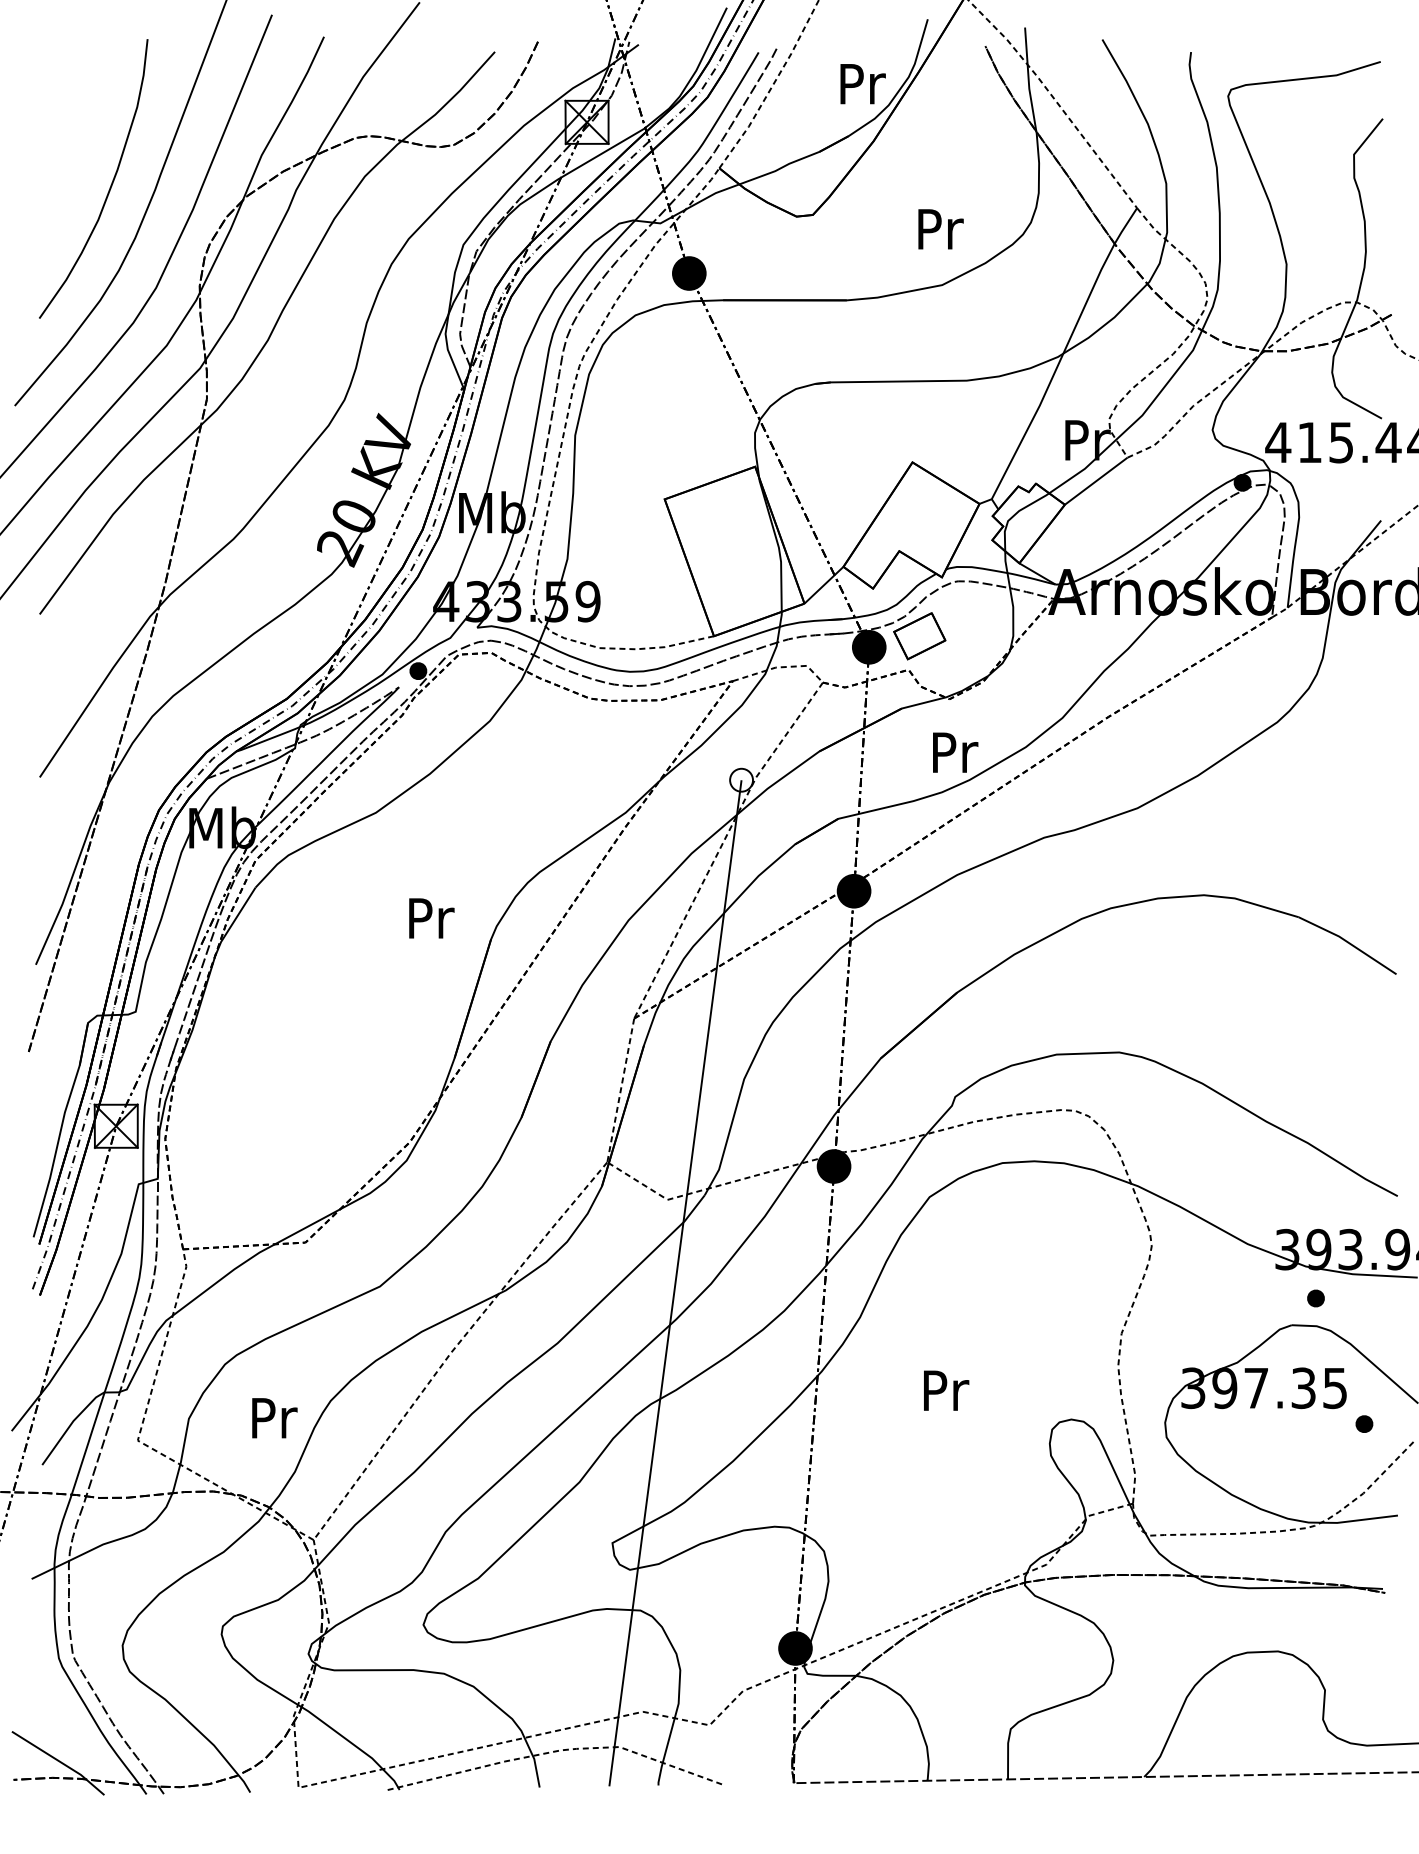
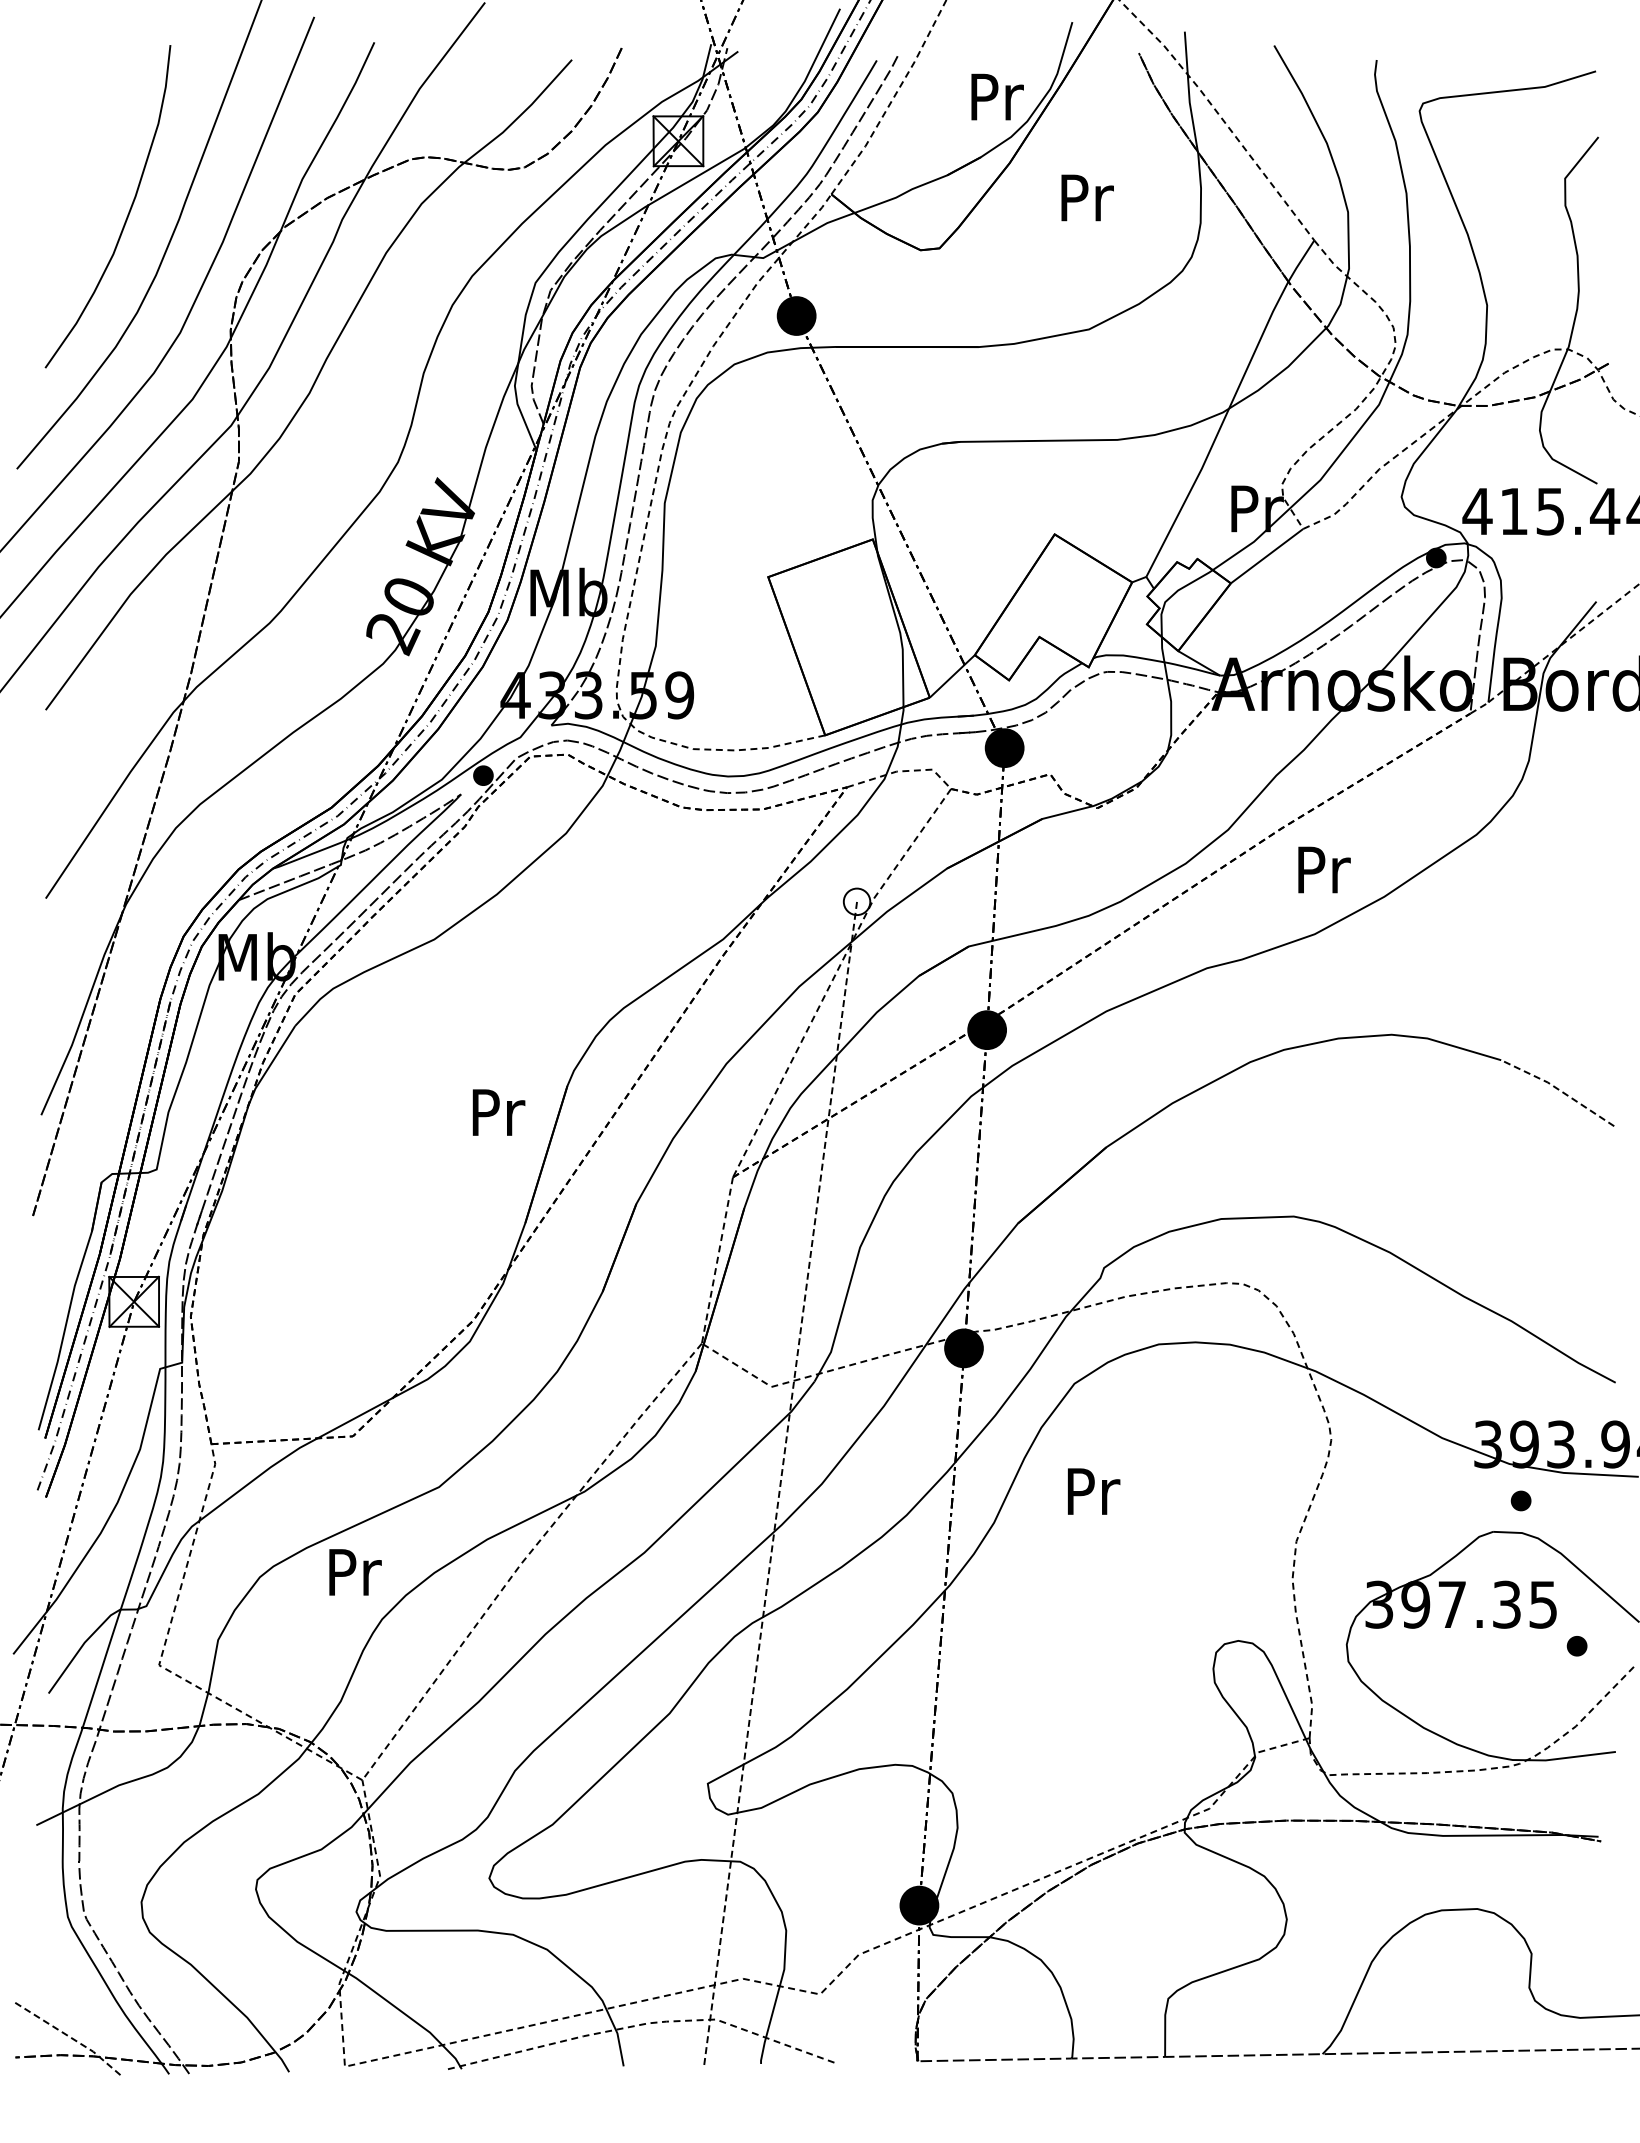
text: (940, 228) -> (1087, 197), moved
part: (919, 635) -> (1062, 734), removed
text: (955, 752) -> (1324, 869), moved
text: (431, 918) -> (498, 1112), moved
line: (1348, 942) -> (1558, 1089), solid -> dashed
line: (675, 1283) -> (780, 1483), solid -> dashed
text: (946, 1390) -> (1094, 1491), moved
text: (274, 1418) -> (355, 1572), moved
line: (59, 1761) -> (68, 2036), solid -> dashed

